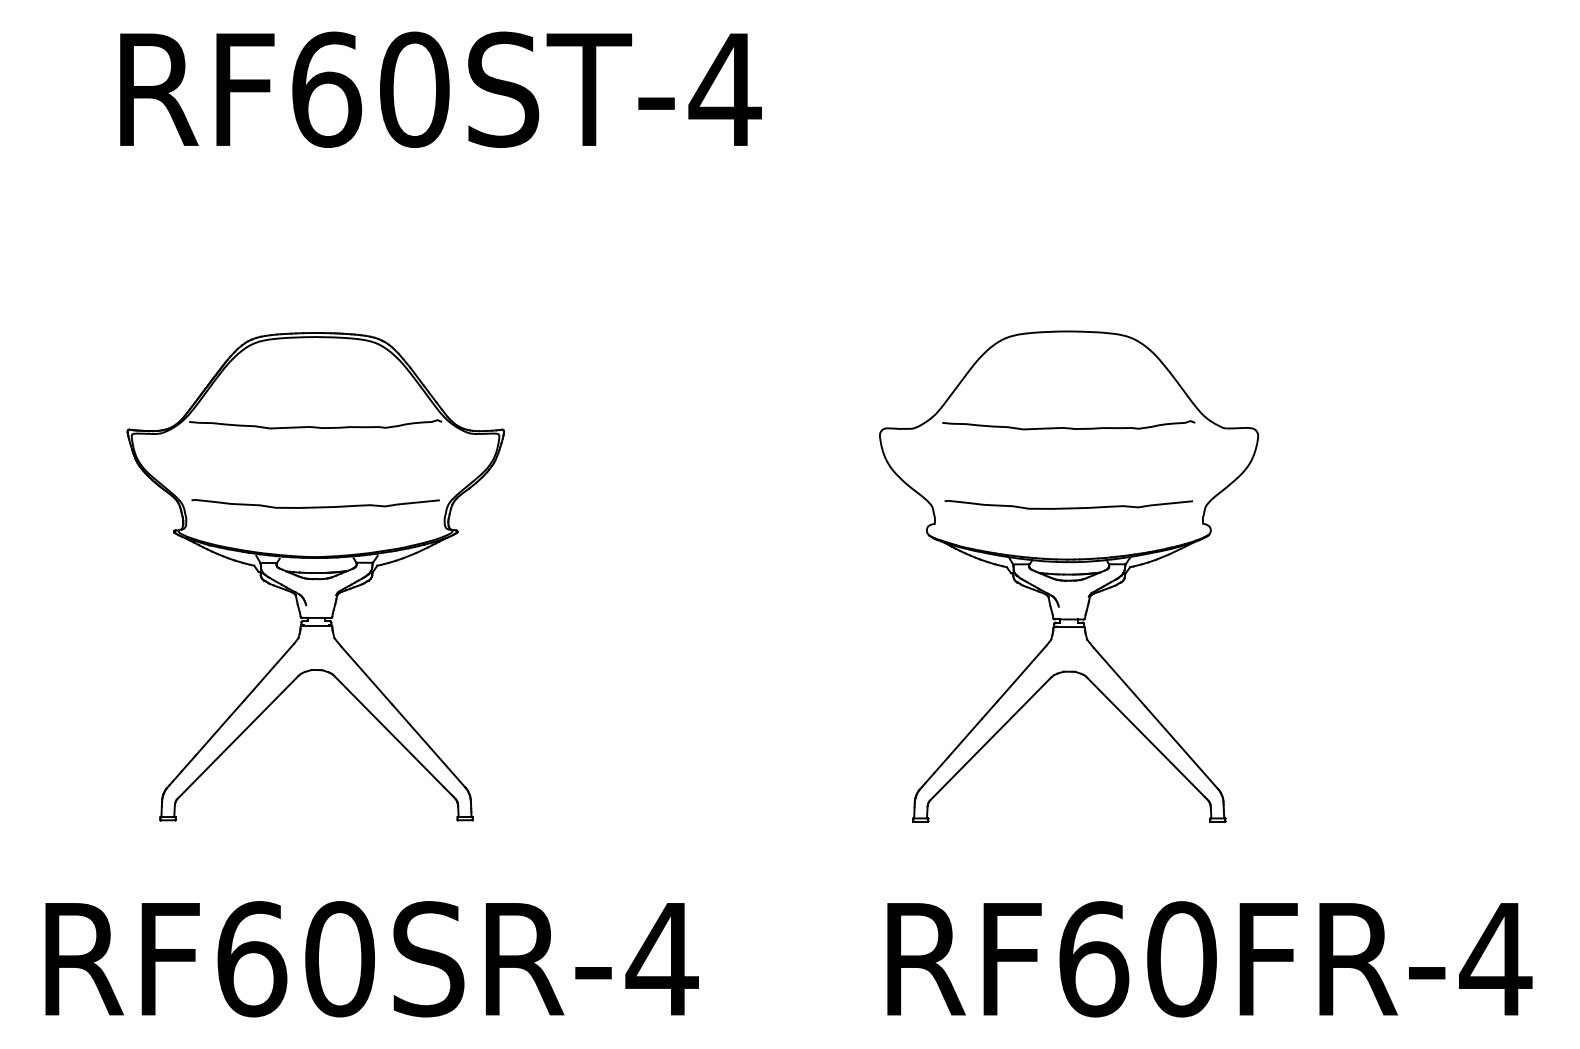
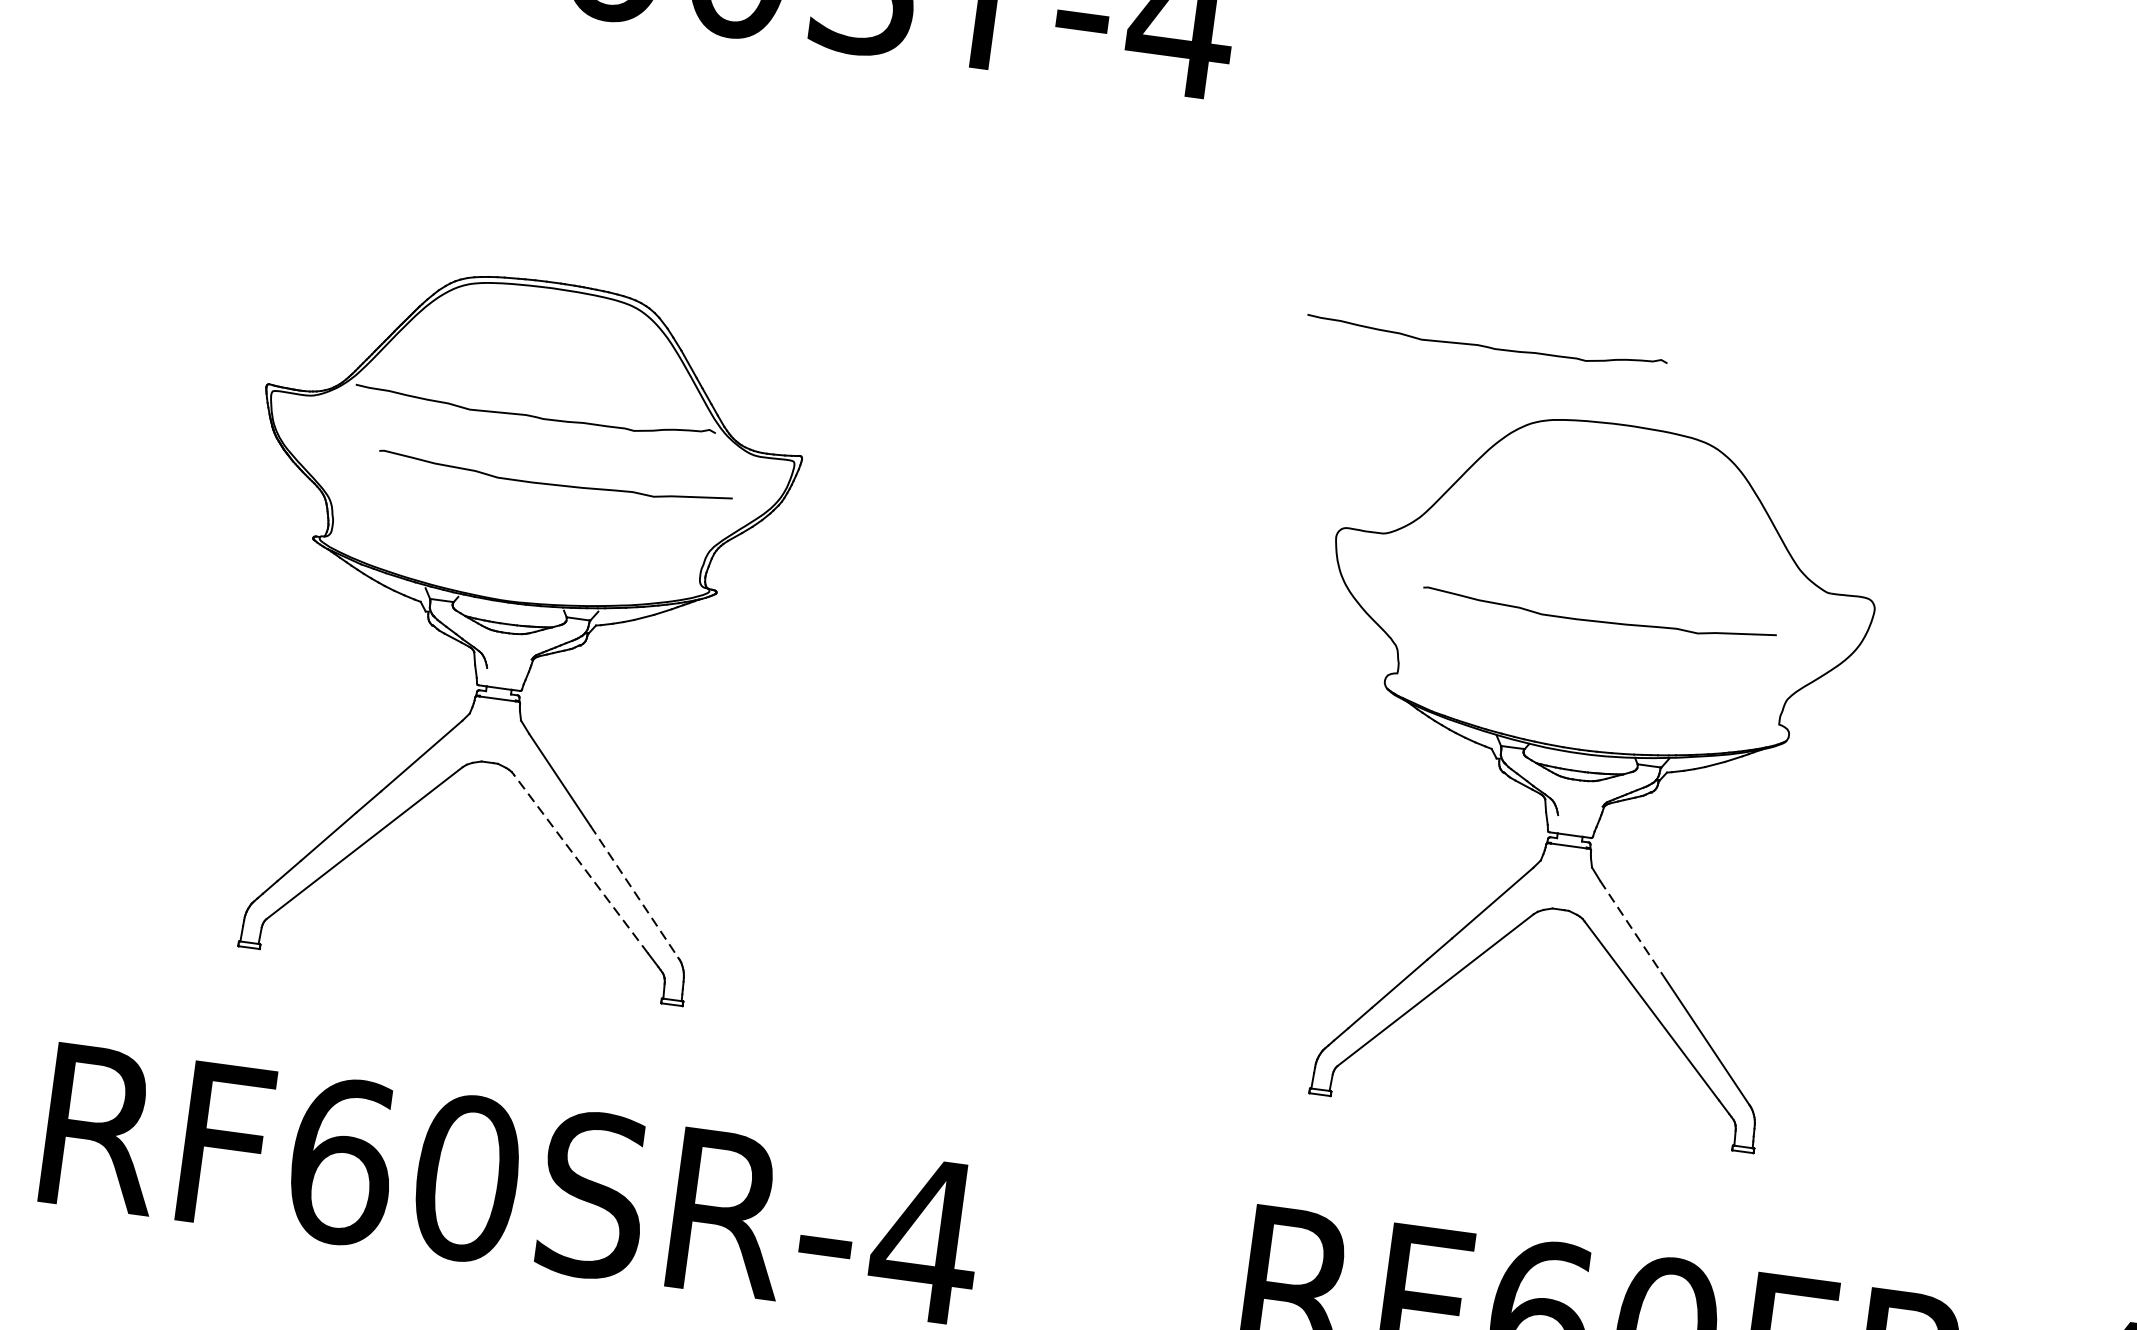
curve: (1068, 427) -> (1486, 345), moved
curve: (315, 506) -> (554, 483), moved
curve: (1068, 507) -> (1598, 620), moved
line: (1119, 677) -> (1630, 927), solid -> dashed
line: (389, 731) -> (581, 863), solid -> dashed
line: (429, 746) -> (635, 892), solid -> dashed

